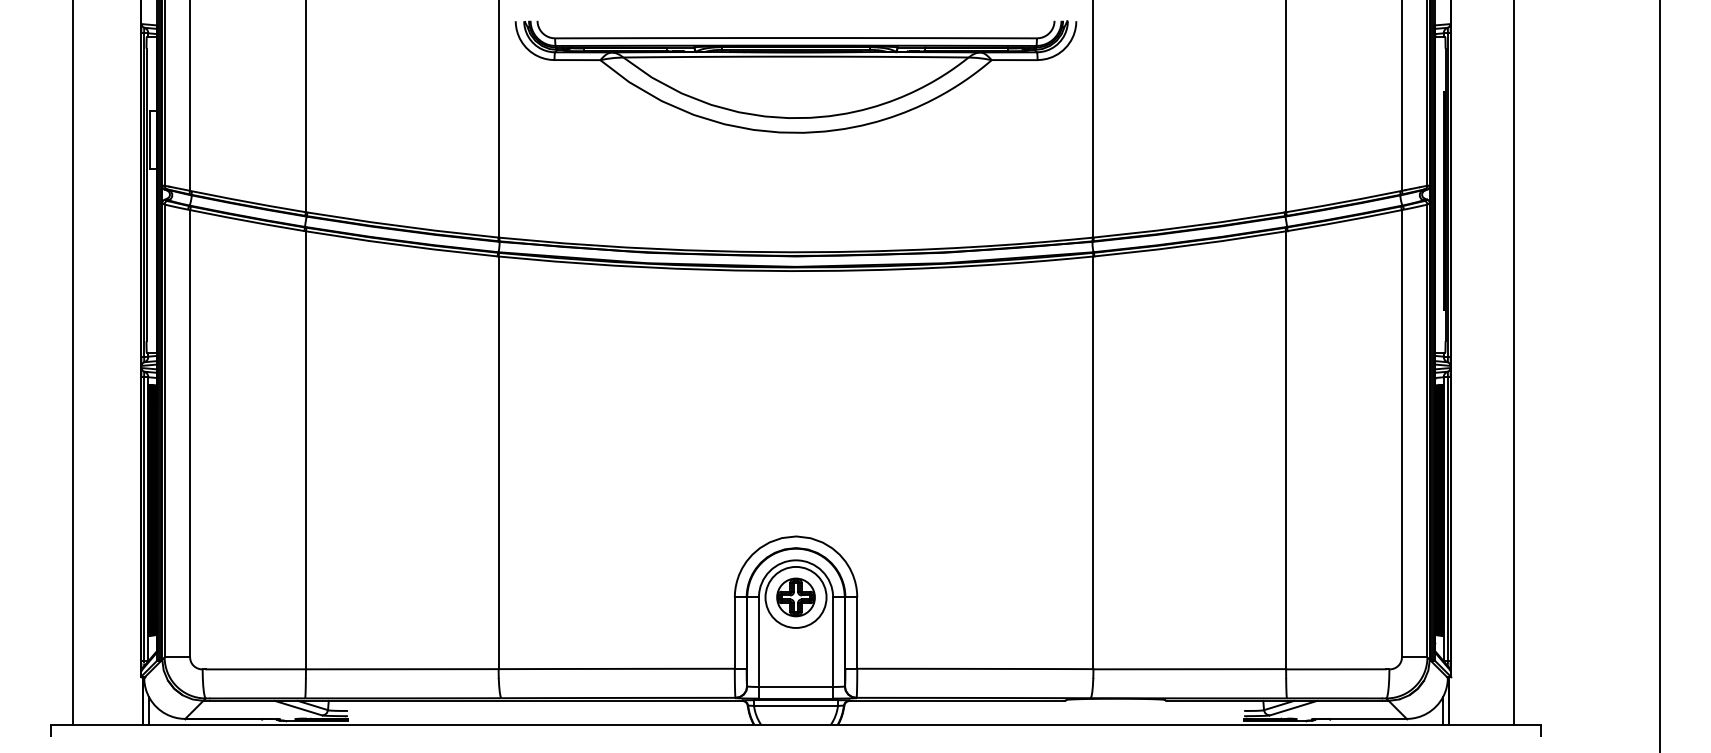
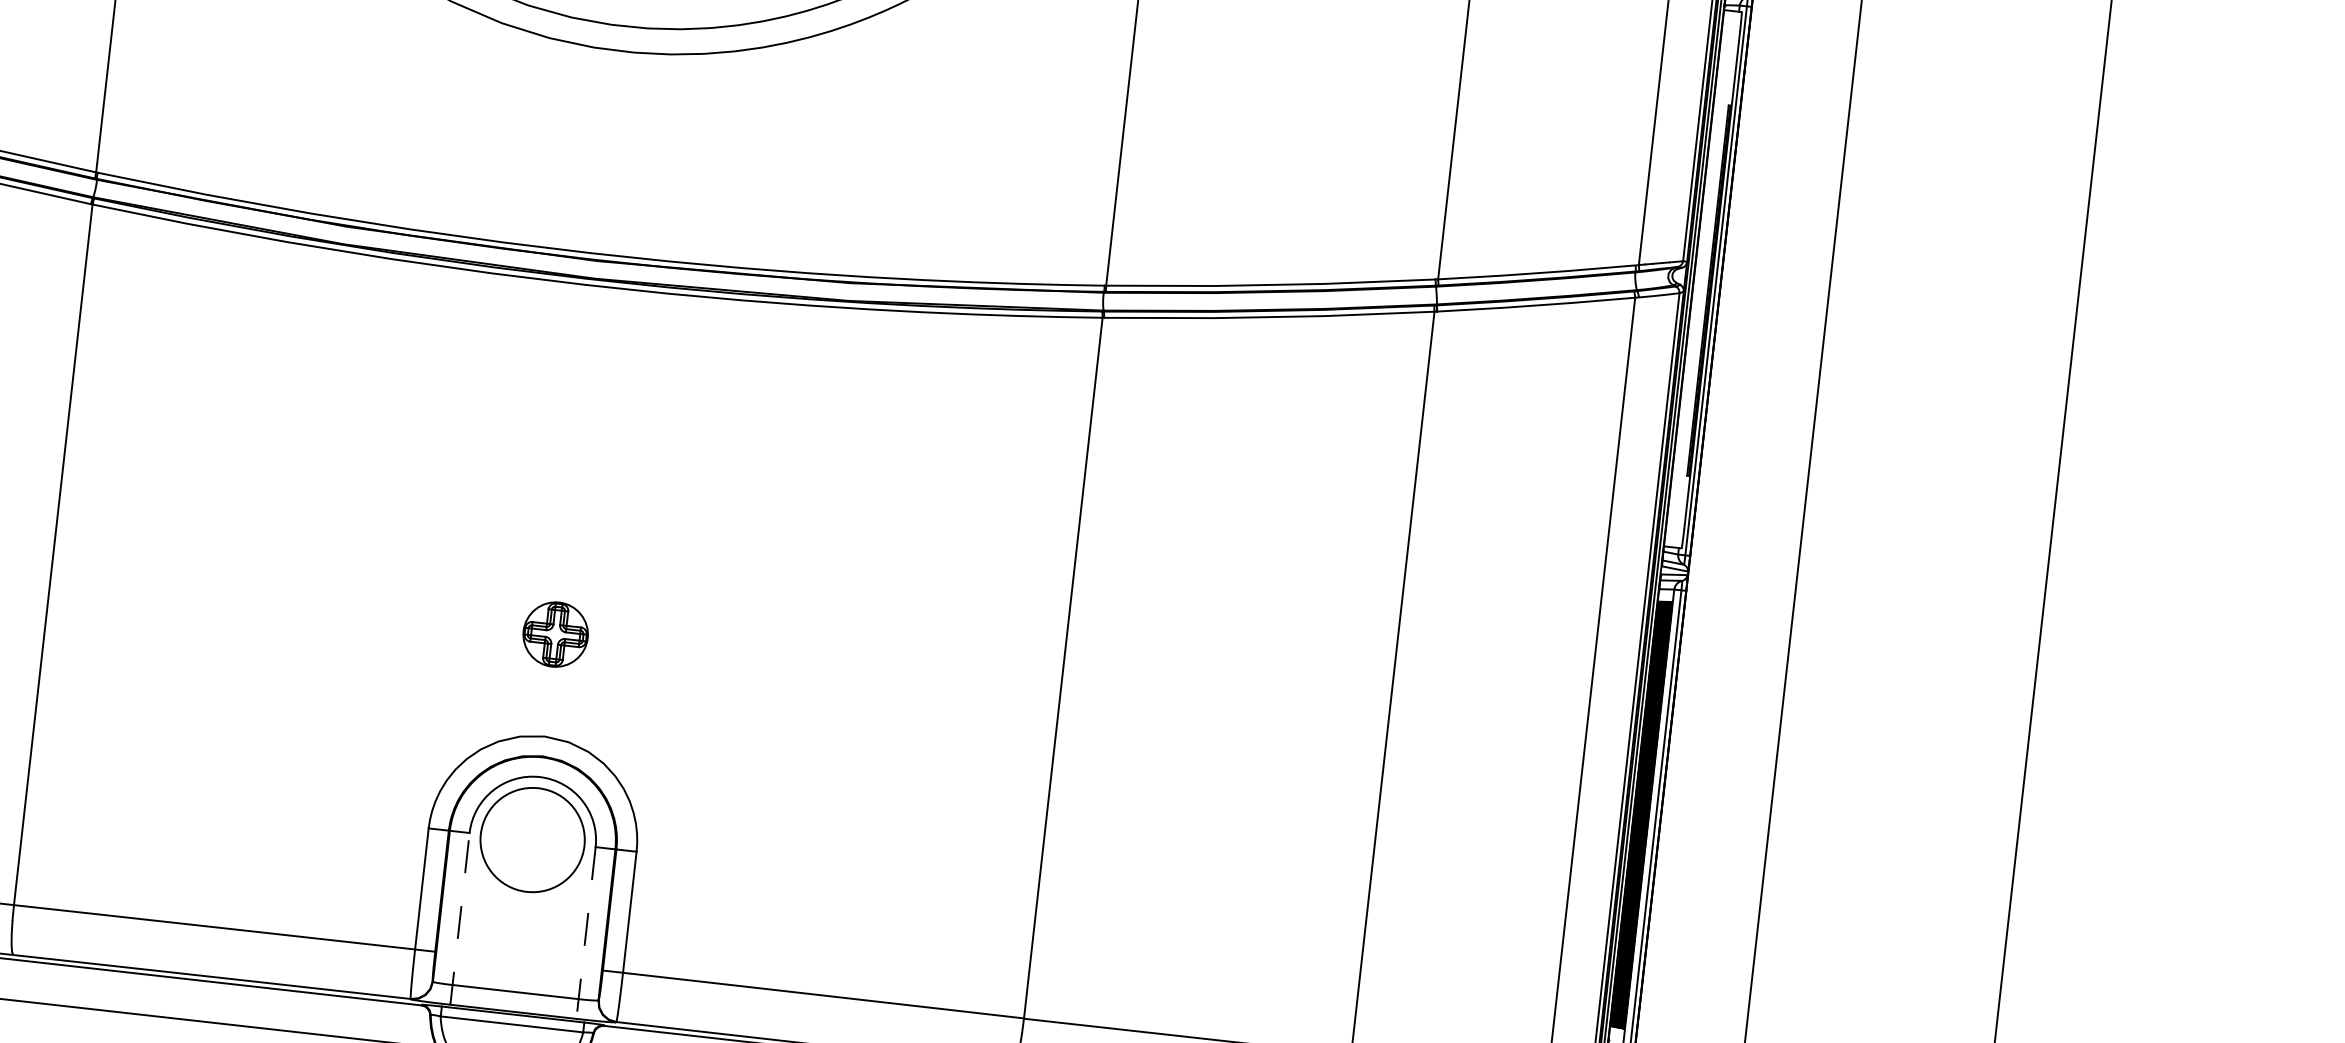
part: (795, 597) -> (554, 634), moved
line: (758, 648) -> (459, 919), solid -> dashed
line: (833, 648) -> (586, 933), solid -> dashed

